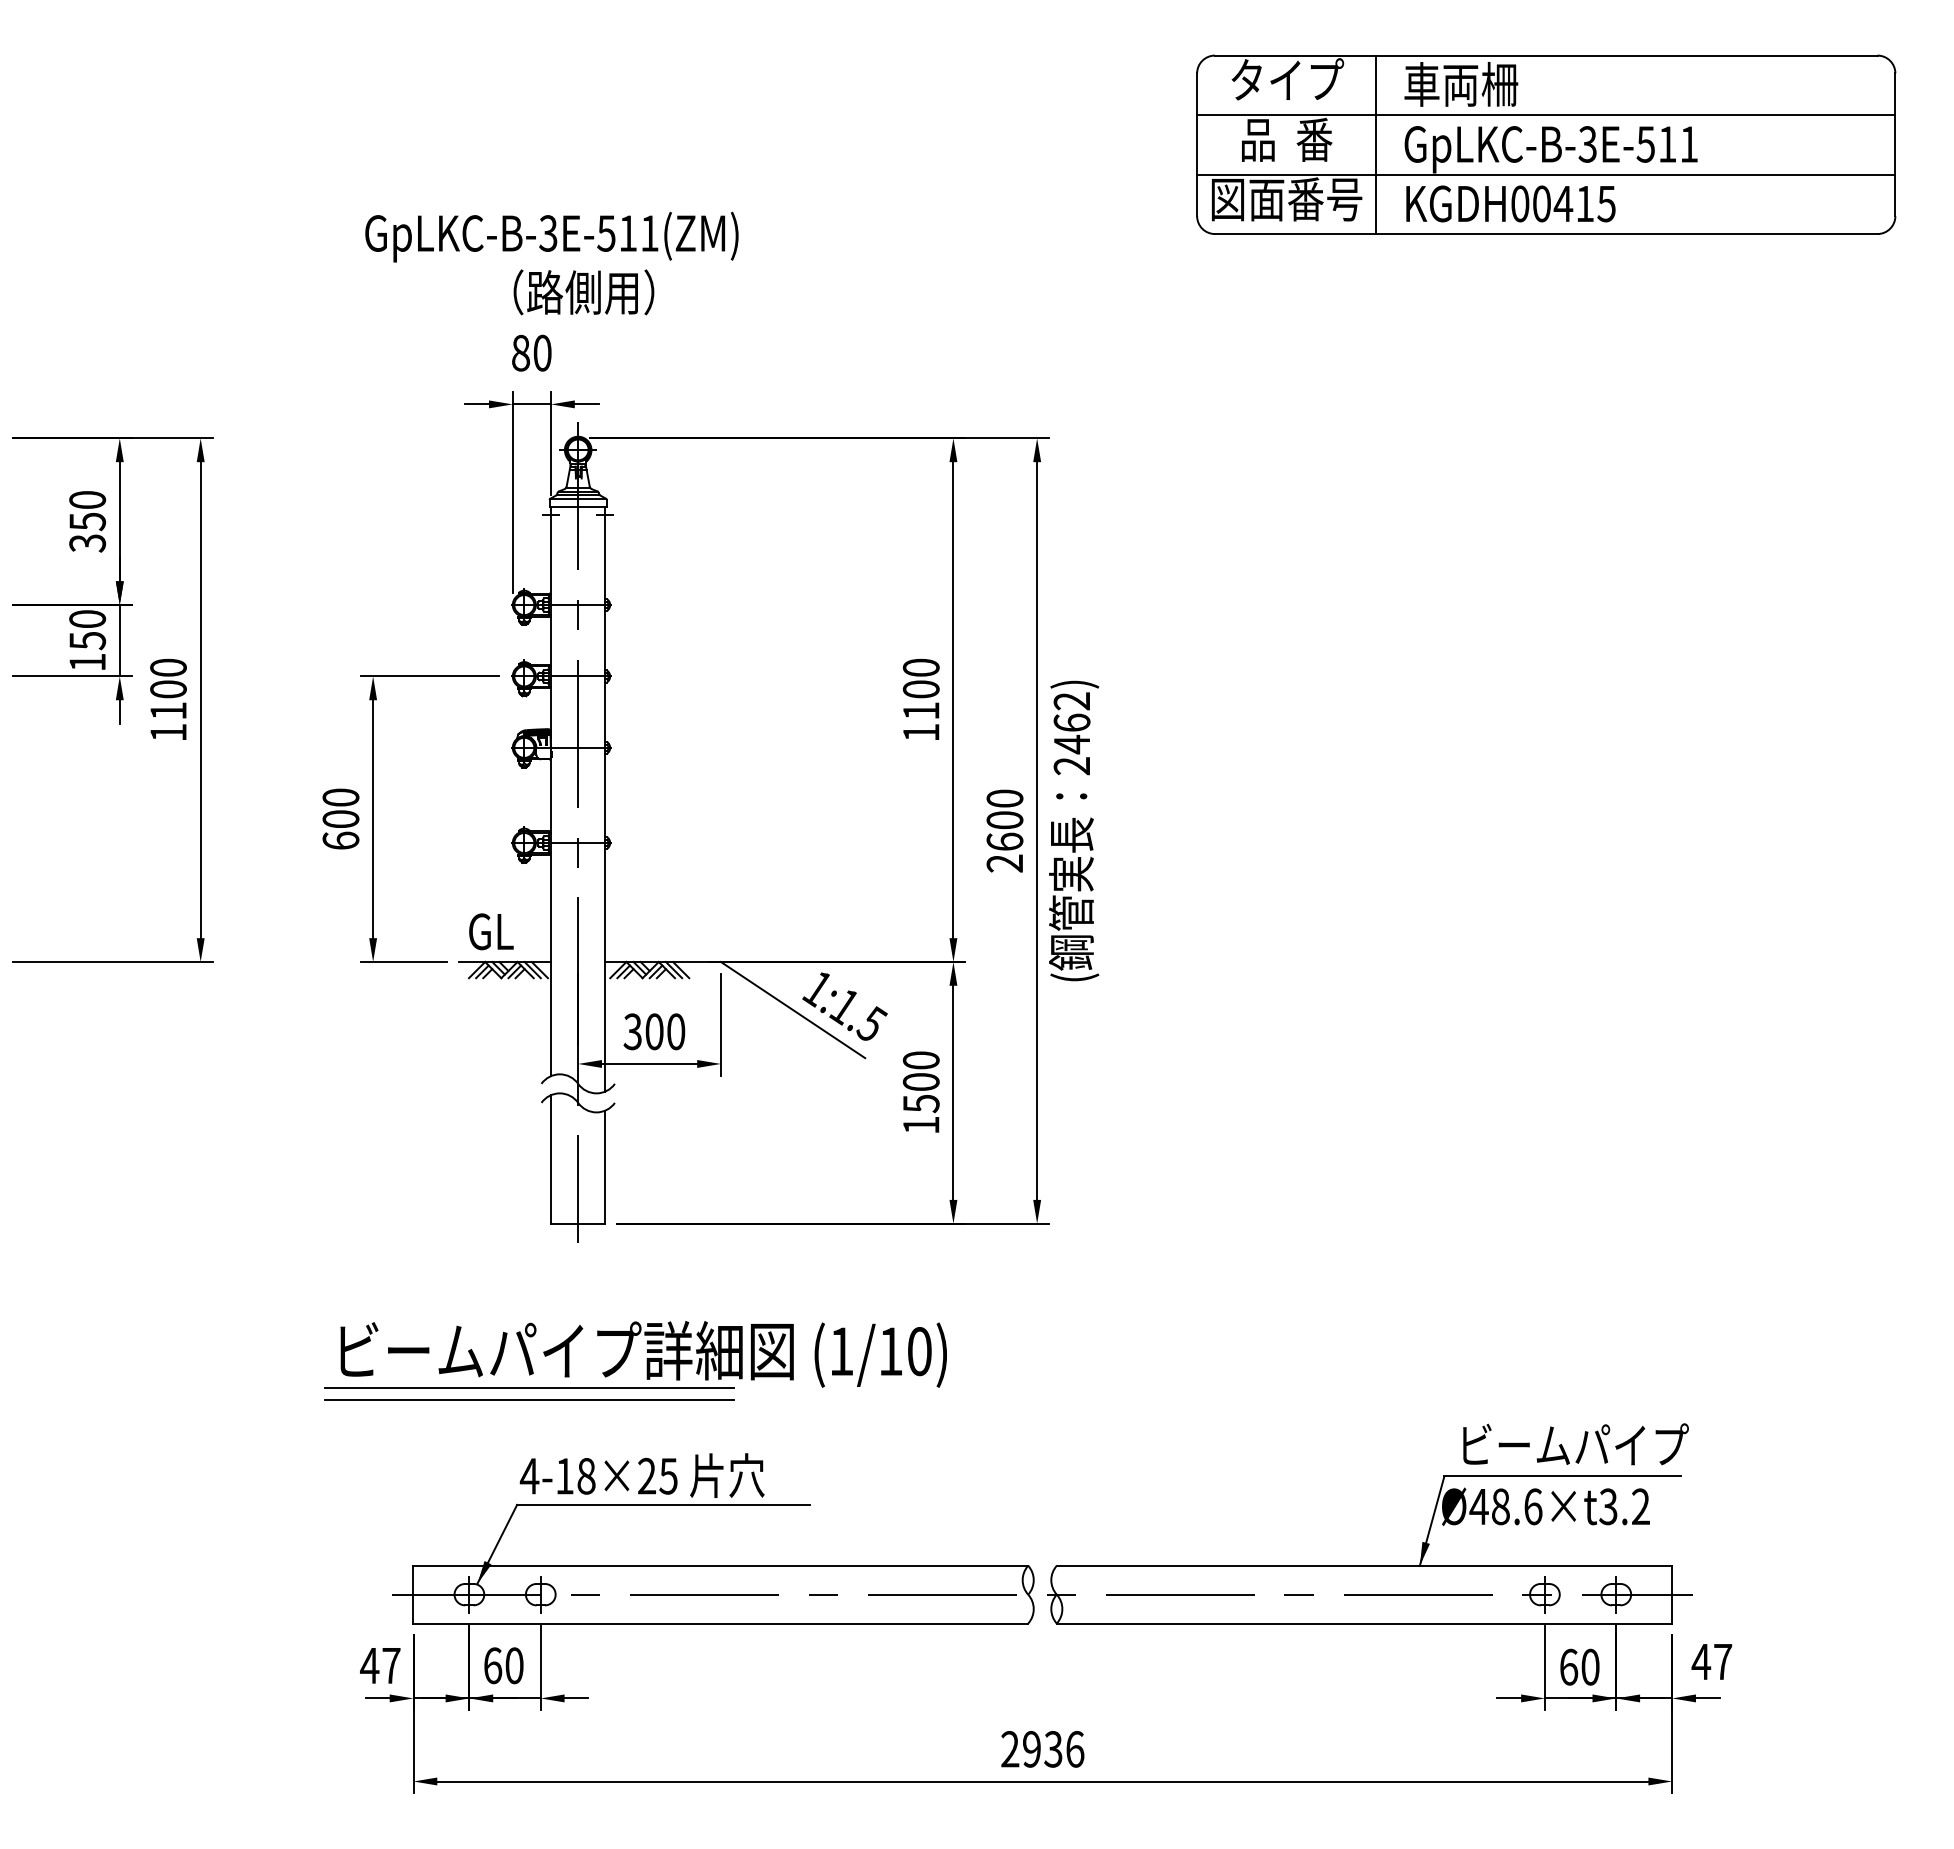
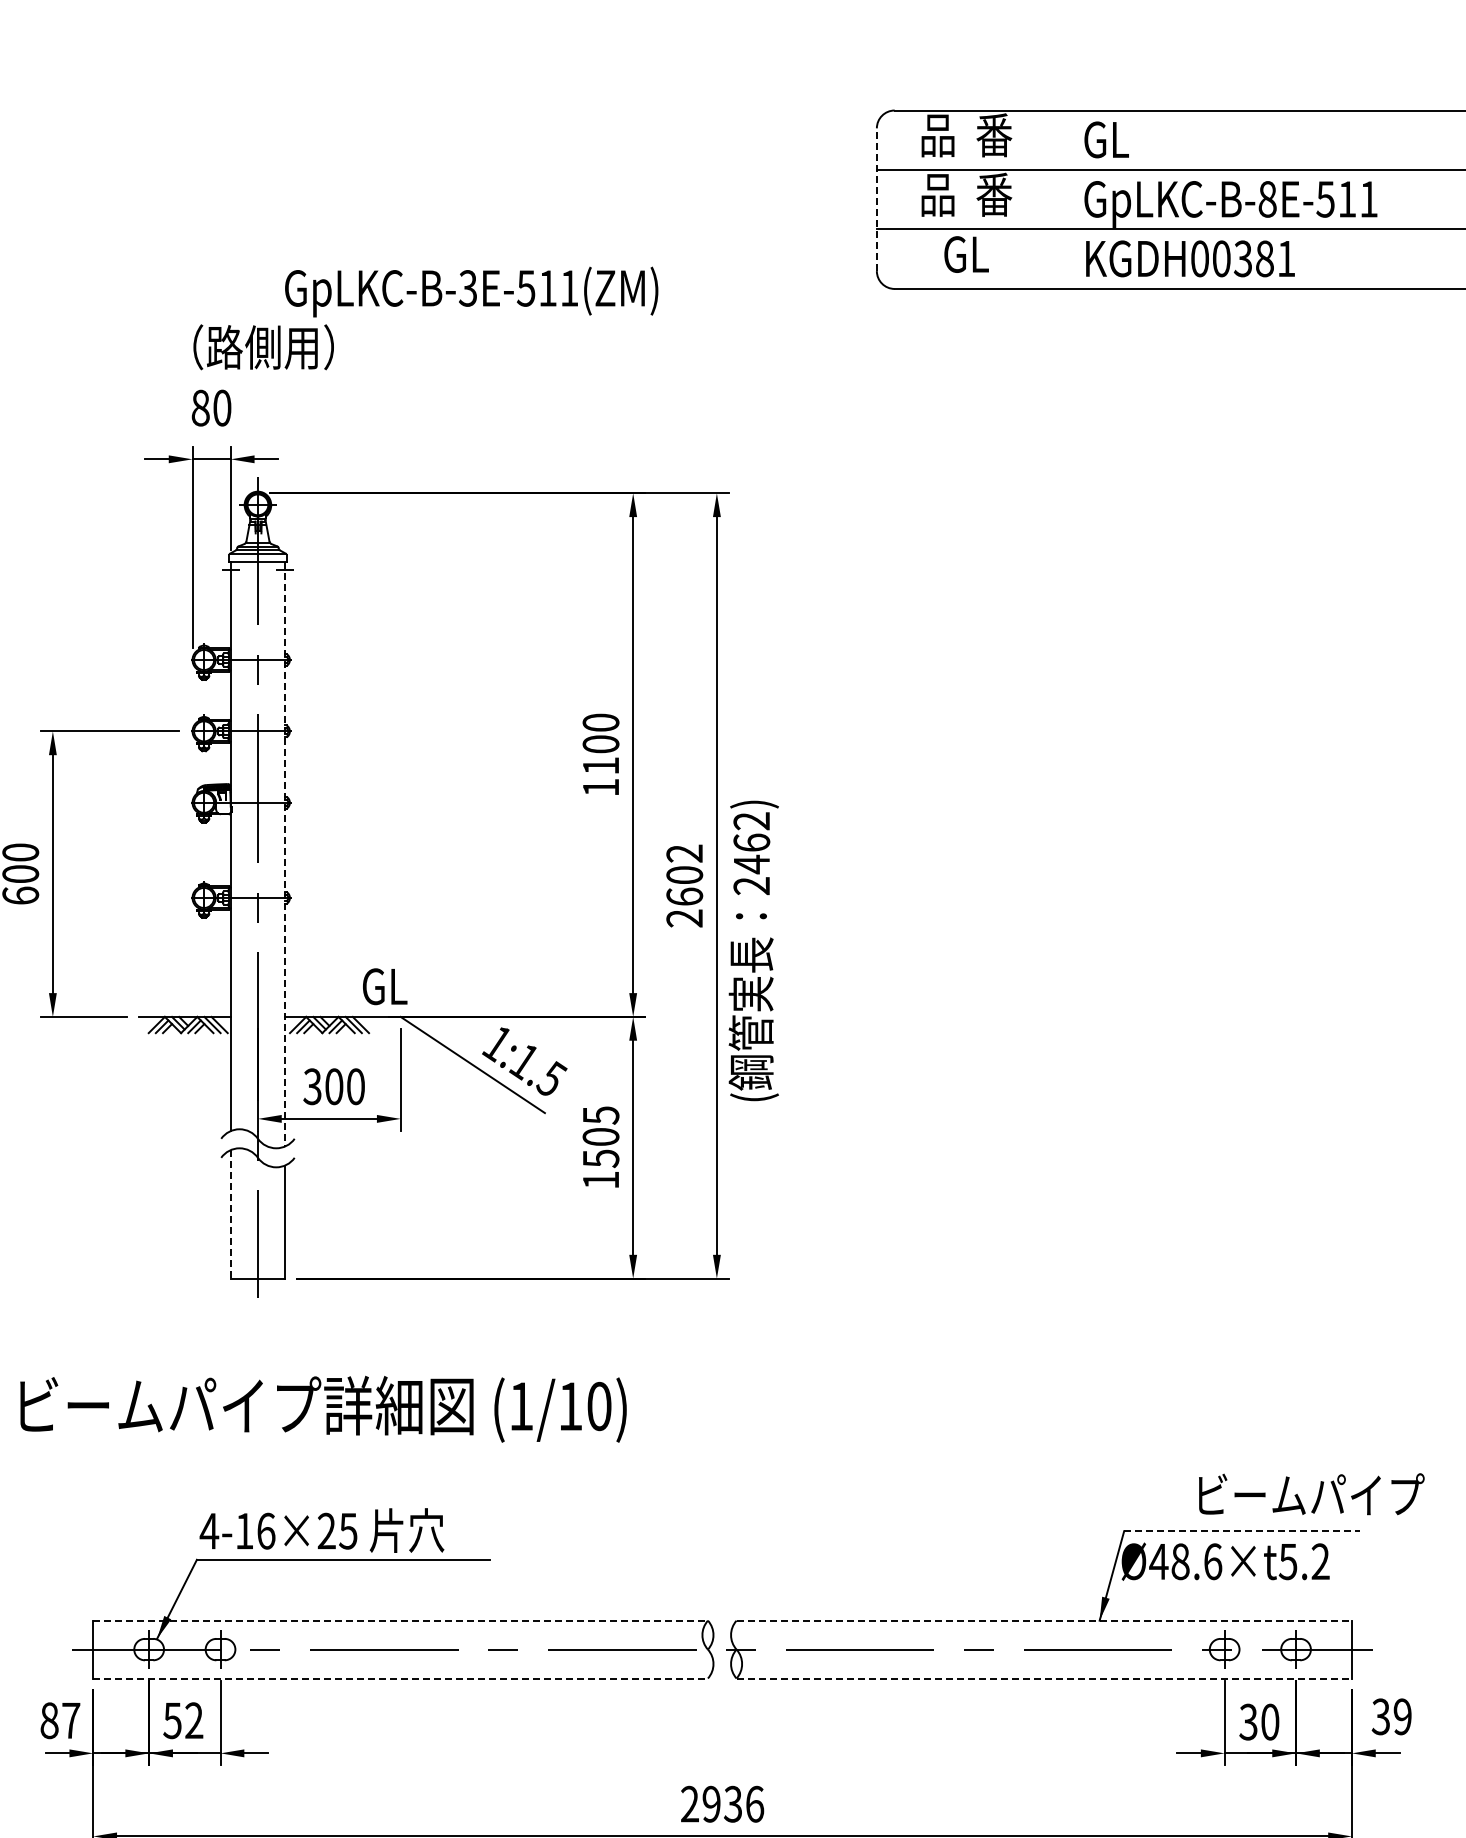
text: (1287, 80) -> (967, 135), タイプ -> 品  番
text: (1461, 84) -> (1141, 139), 車両柵 -> GL
line: (1197, 144) -> (877, 199), solid -> dashed
line: (1375, 144) -> (1055, 199), removed
text: (1587, 144) -> (1267, 199), GpLKC-B-3E-511 -> GpLKC-B-8E-511
text: (1286, 199) -> (966, 254), 図面番号 -> GL
text: (1584, 203) -> (1264, 258), KGDH00415 -> KGDH00381
text: (551, 236) -> (471, 291), moved
text: (1004, 798) -> (684, 853), 2600 -> 2602
line: (605, 799) -> (285, 854), solid -> dashed
text: (1074, 830) -> (754, 950), moved
text: (491, 931) -> (385, 986), moved
text: (920, 1060) -> (600, 1115), 1500 -> 1505
line: (551, 1159) -> (231, 1214), solid -> dashed
line: (529, 1388) -> (209, 1443), removed
line: (529, 1399) -> (209, 1454), removed
text: (1575, 1444) -> (1311, 1494), moved
text: (586, 1475) -> (266, 1530), 4-18×25 -> 4-16×25
line: (1563, 1476) -> (1243, 1531), solid -> dashed
text: (1608, 1506) -> (1288, 1561), Ø48.6×t3.2 -> Ø48.6×t5.2
line: (721, 1565) -> (401, 1620), solid -> dashed
line: (1364, 1565) -> (1044, 1620), solid -> dashed
line: (721, 1623) -> (401, 1678), solid -> dashed
line: (1364, 1623) -> (1044, 1678), solid -> dashed
text: (1711, 1661) -> (1391, 1716), 47 -> 39
text: (369, 1665) -> (49, 1720), 47 -> 87
text: (503, 1665) -> (183, 1720), 60 -> 52
text: (1568, 1666) -> (1248, 1721), 60 -> 30

